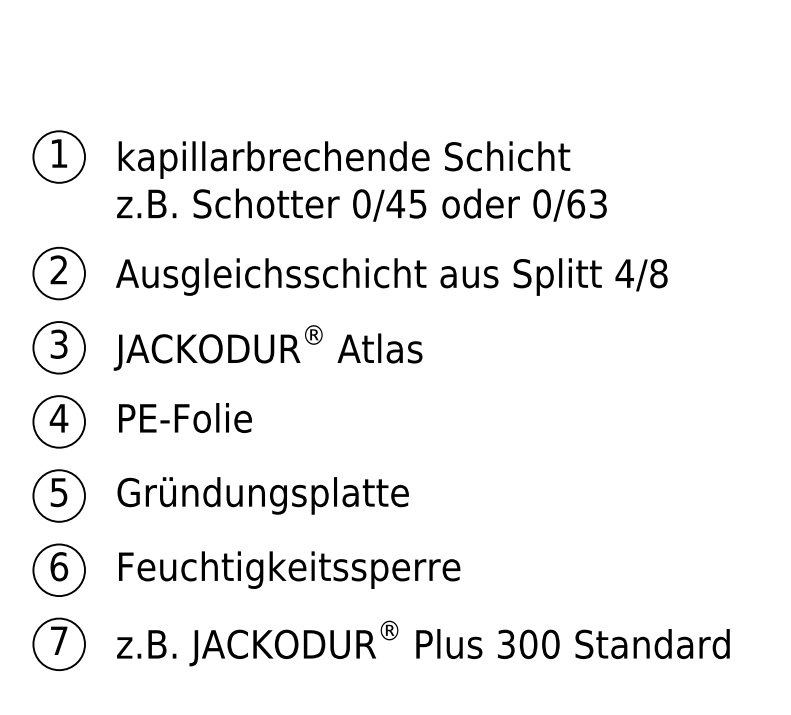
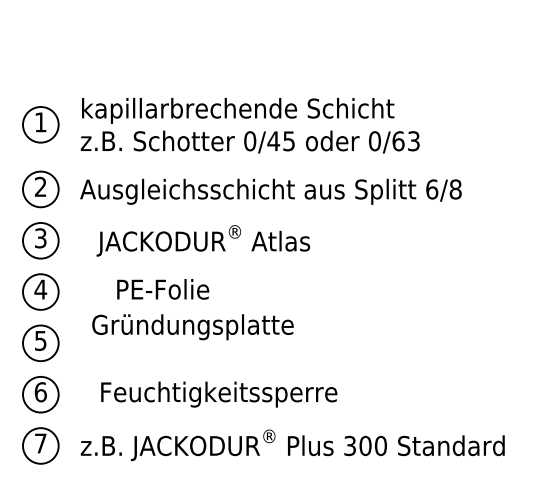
part: (58, 156) -> (40, 124), moved
text: (623, 273) -> (431, 189), 4/8 -> 6/8
text: (268, 347) -> (203, 240), moved
text: (185, 418) -> (163, 289), moved
text: (262, 496) -> (192, 327), moved
text: (289, 569) -> (219, 394), moved

